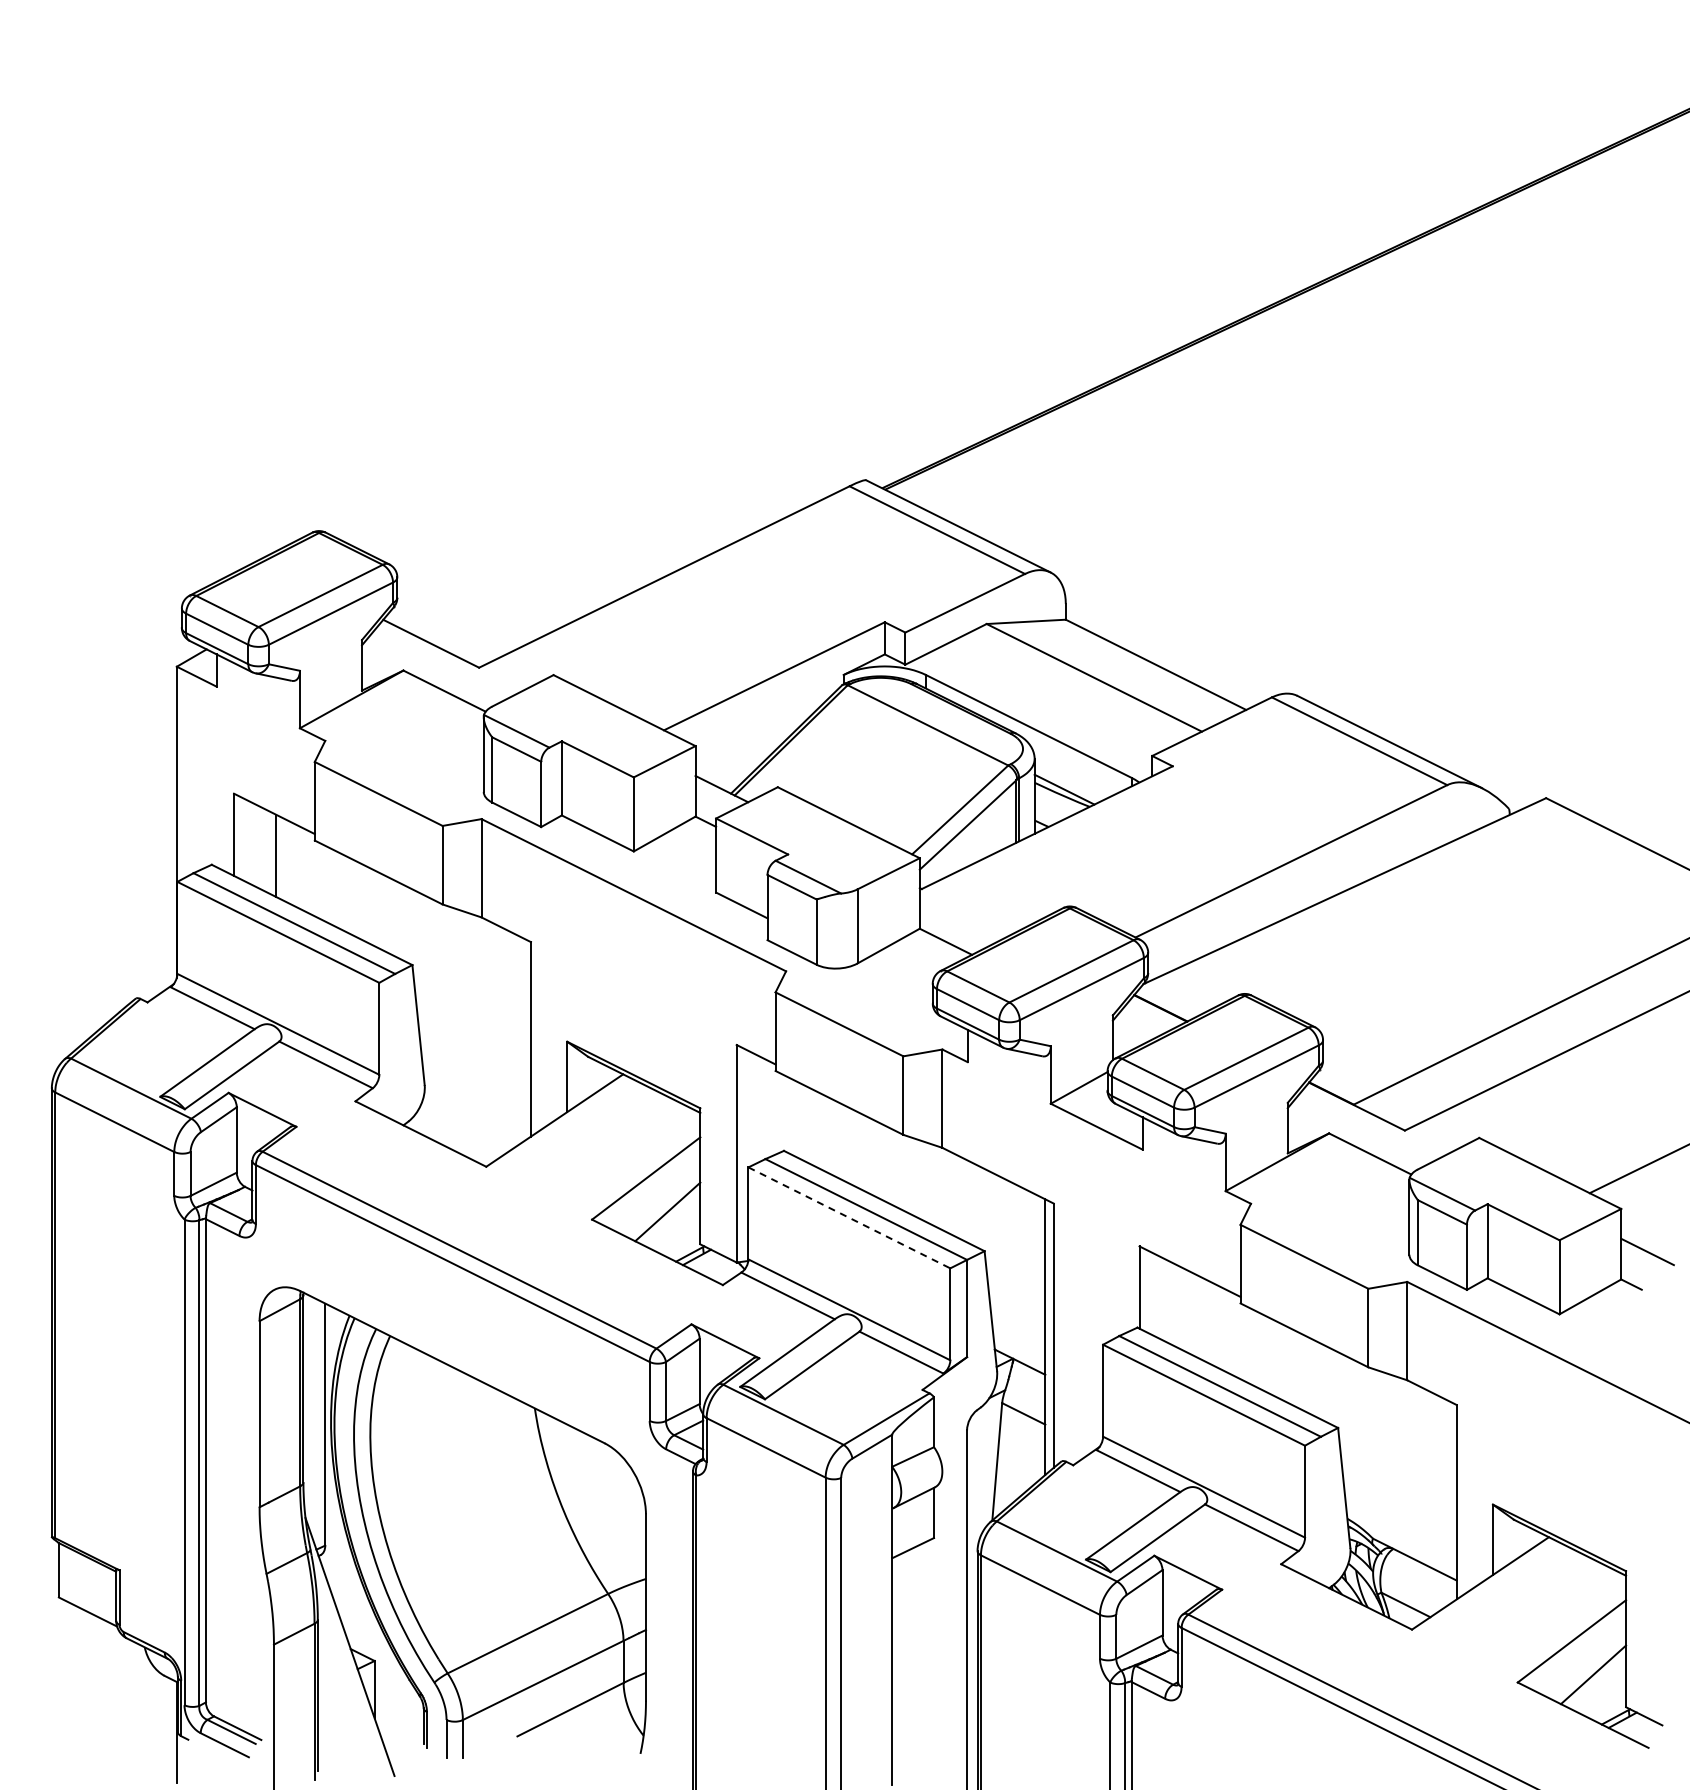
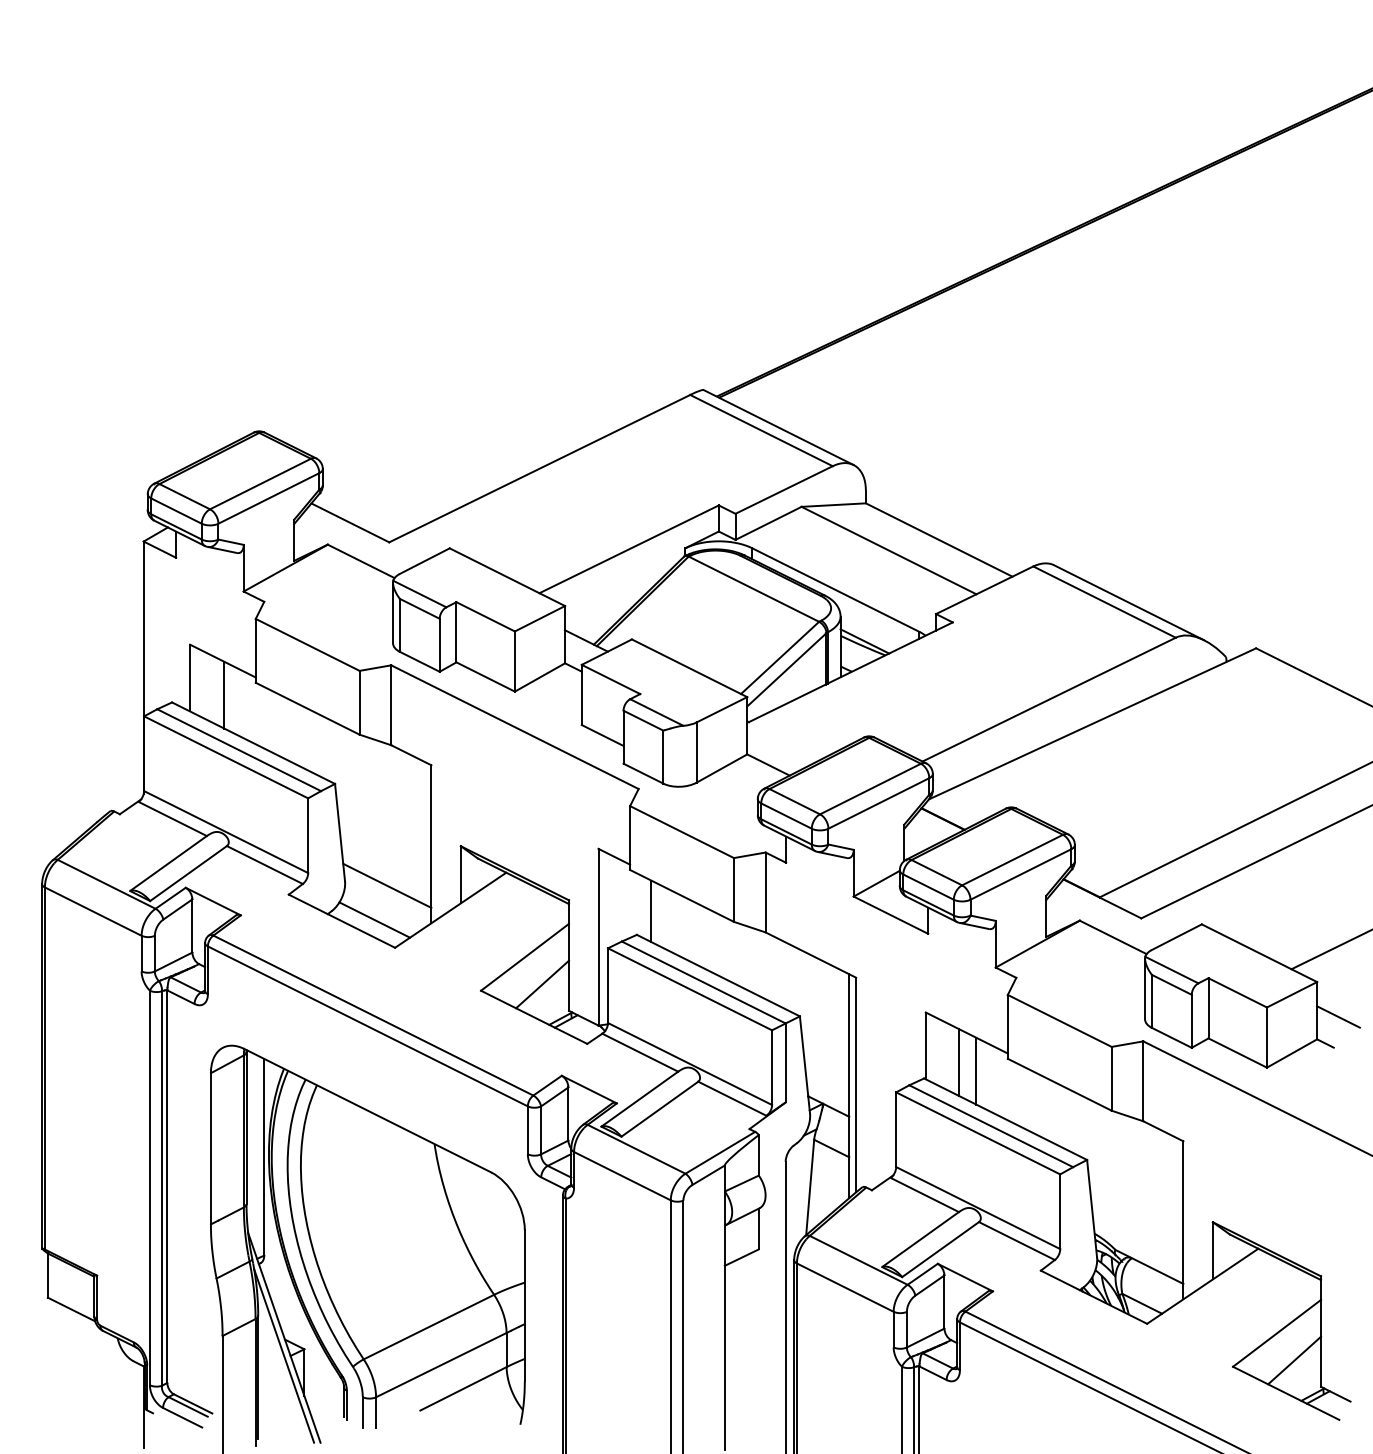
line: (476, 1090) -> (387, 885), added
line: (801, 1121) -> (651, 911), added
line: (460, 1132) -> (374, 919), added
line: (849, 1217) -> (690, 988), dashed -> solid
line: (1180, 1307) -> (959, 1062), added
line: (1201, 1318) -> (976, 1071), added
line: (349, 1668) -> (283, 1355), added

